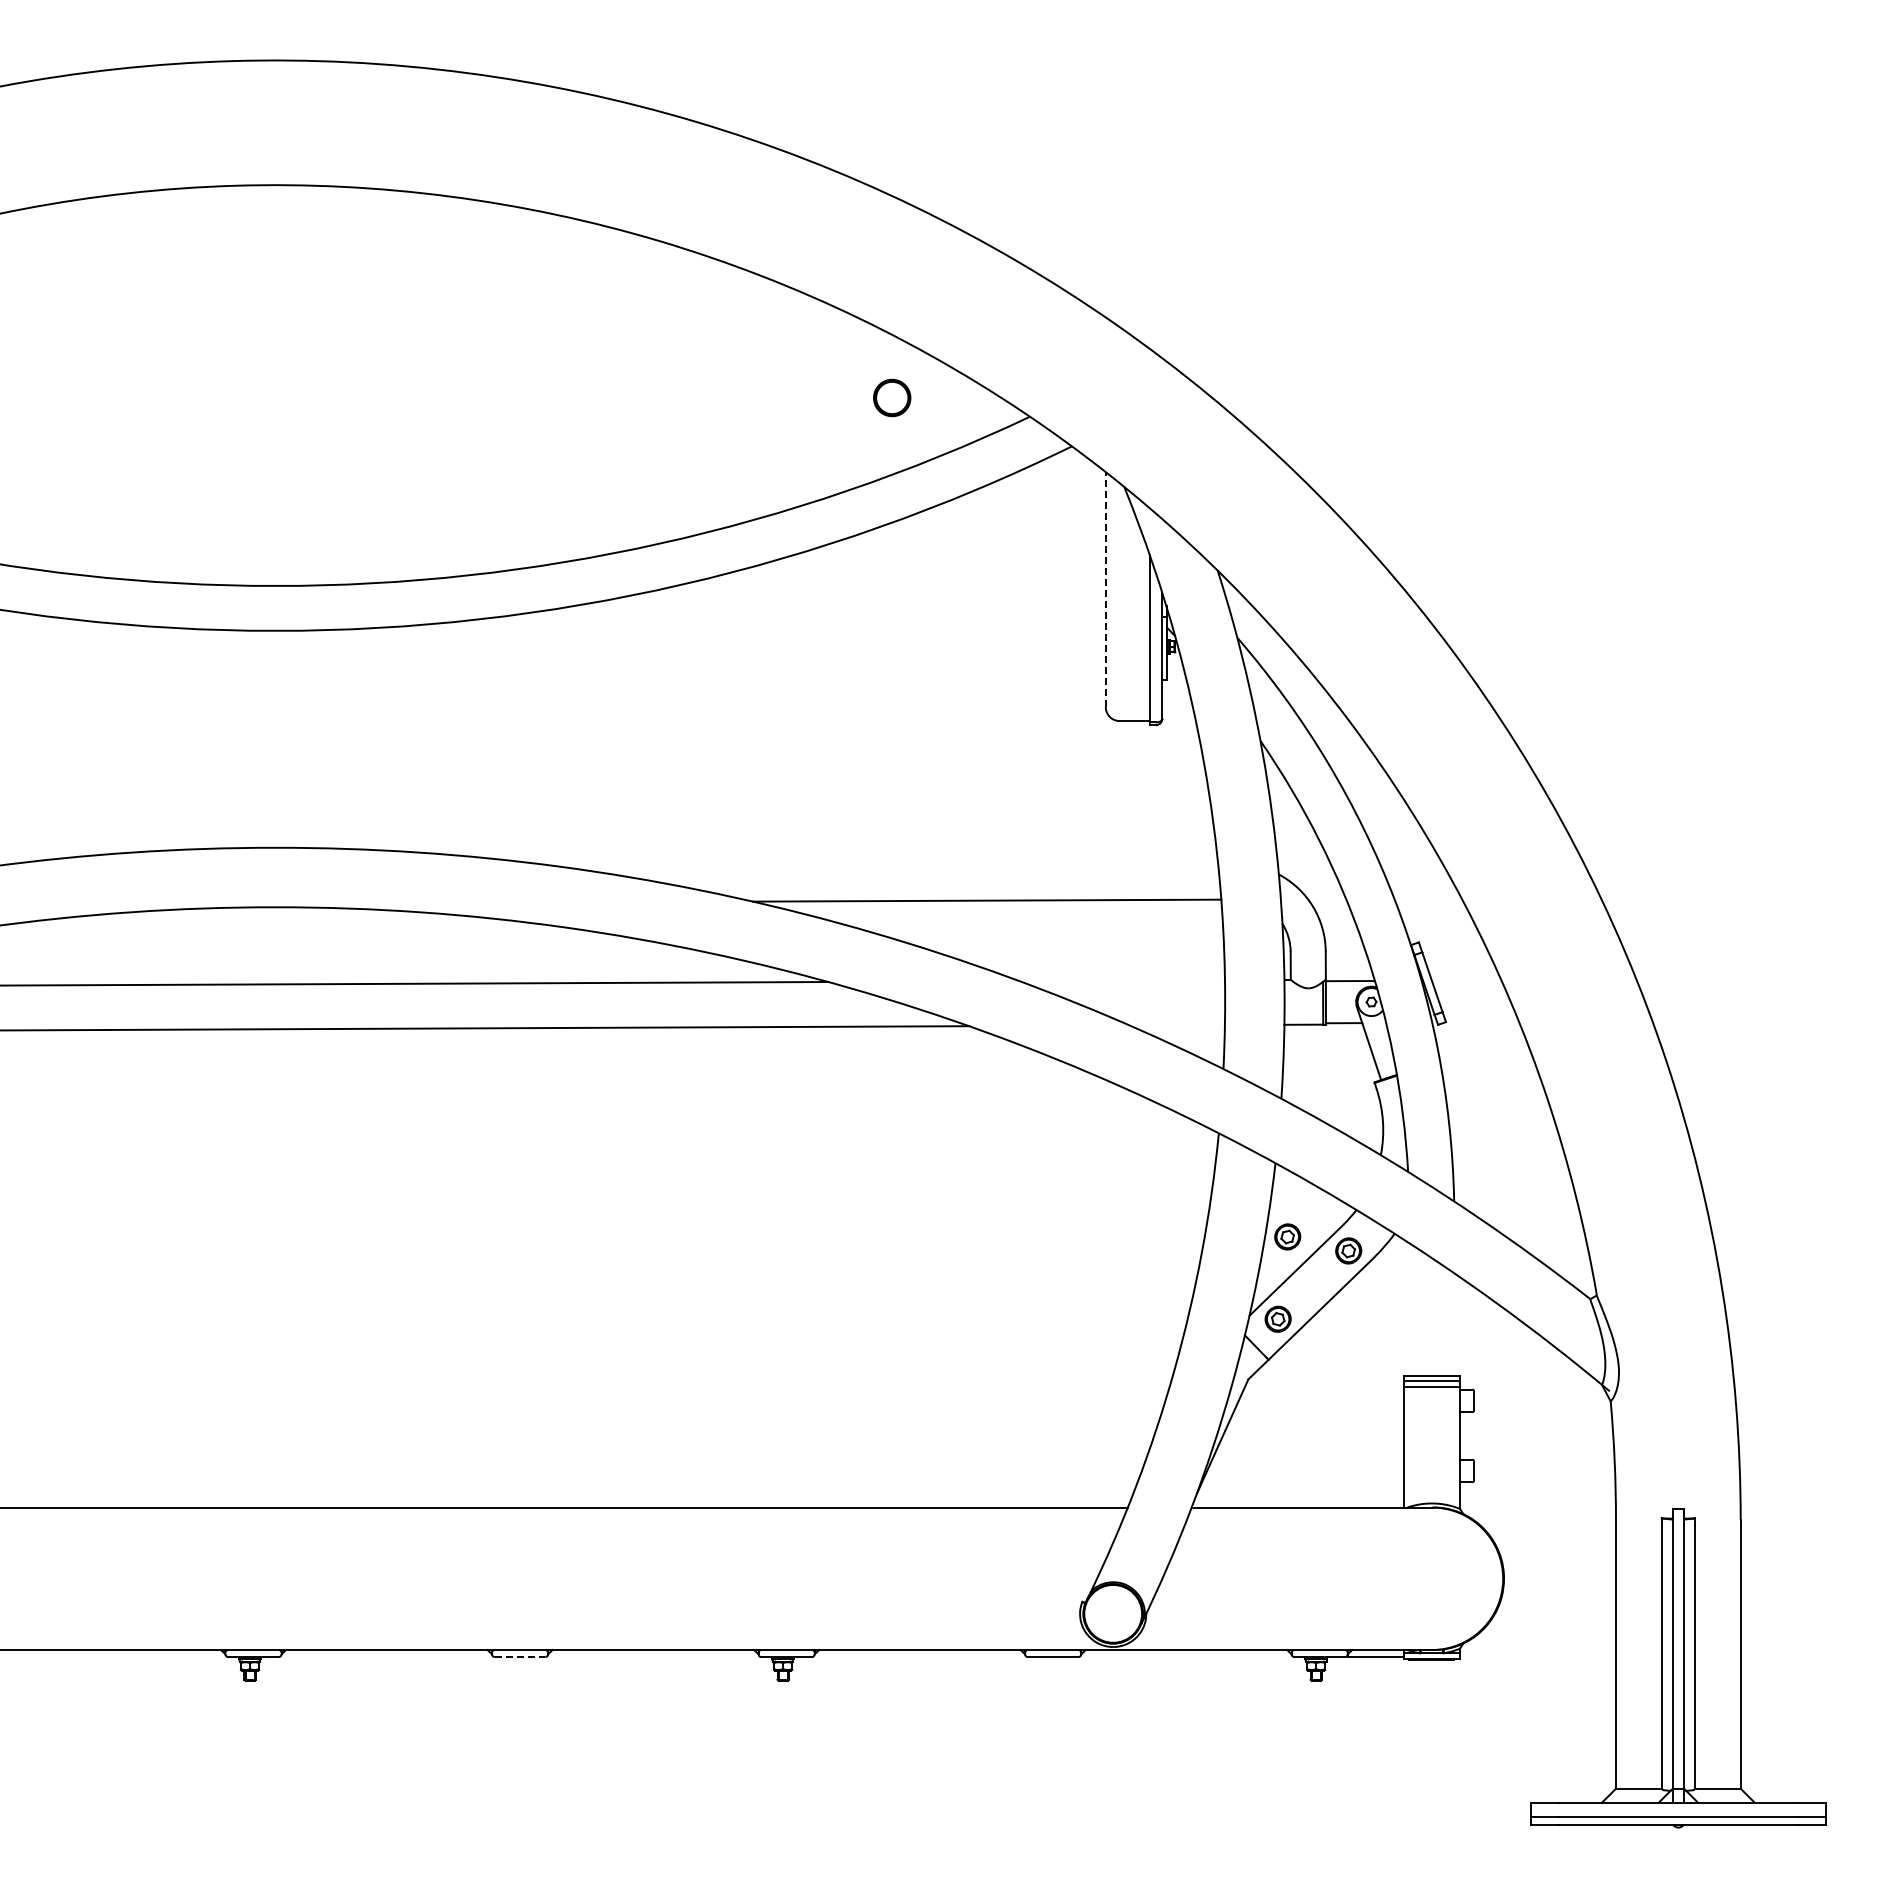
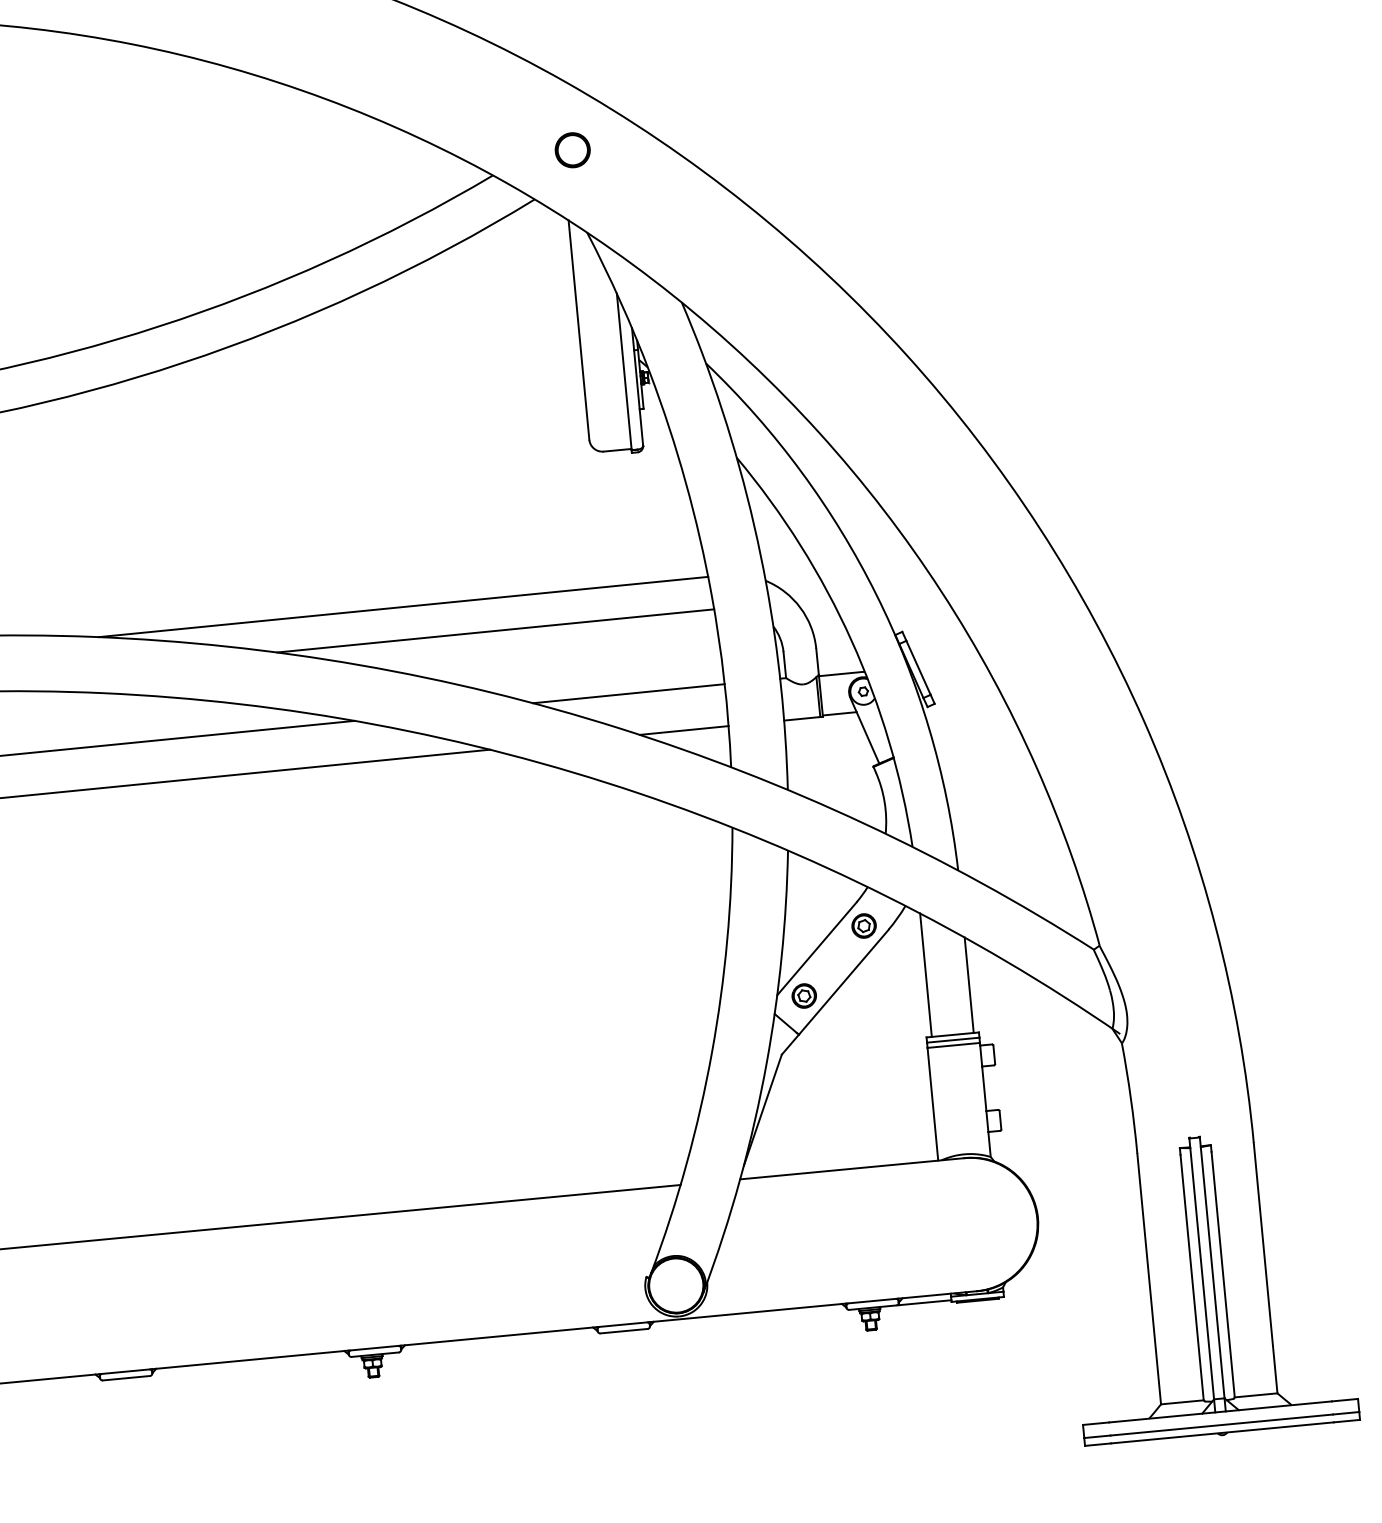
part: (892, 397) -> (572, 149), moved
line: (1105, 589) -> (578, 330), dashed -> solid
line: (891, 865) -> (403, 606), added
line: (1122, 980) -> (629, 693), added
line: (1177, 1025) -> (684, 730), added
part: (1287, 1236) -> (805, 917), removed
line: (1409, 1309) -> (926, 975), added
line: (1454, 1324) -> (969, 985), added
line: (520, 1657) -> (126, 1378), dashed -> solid

